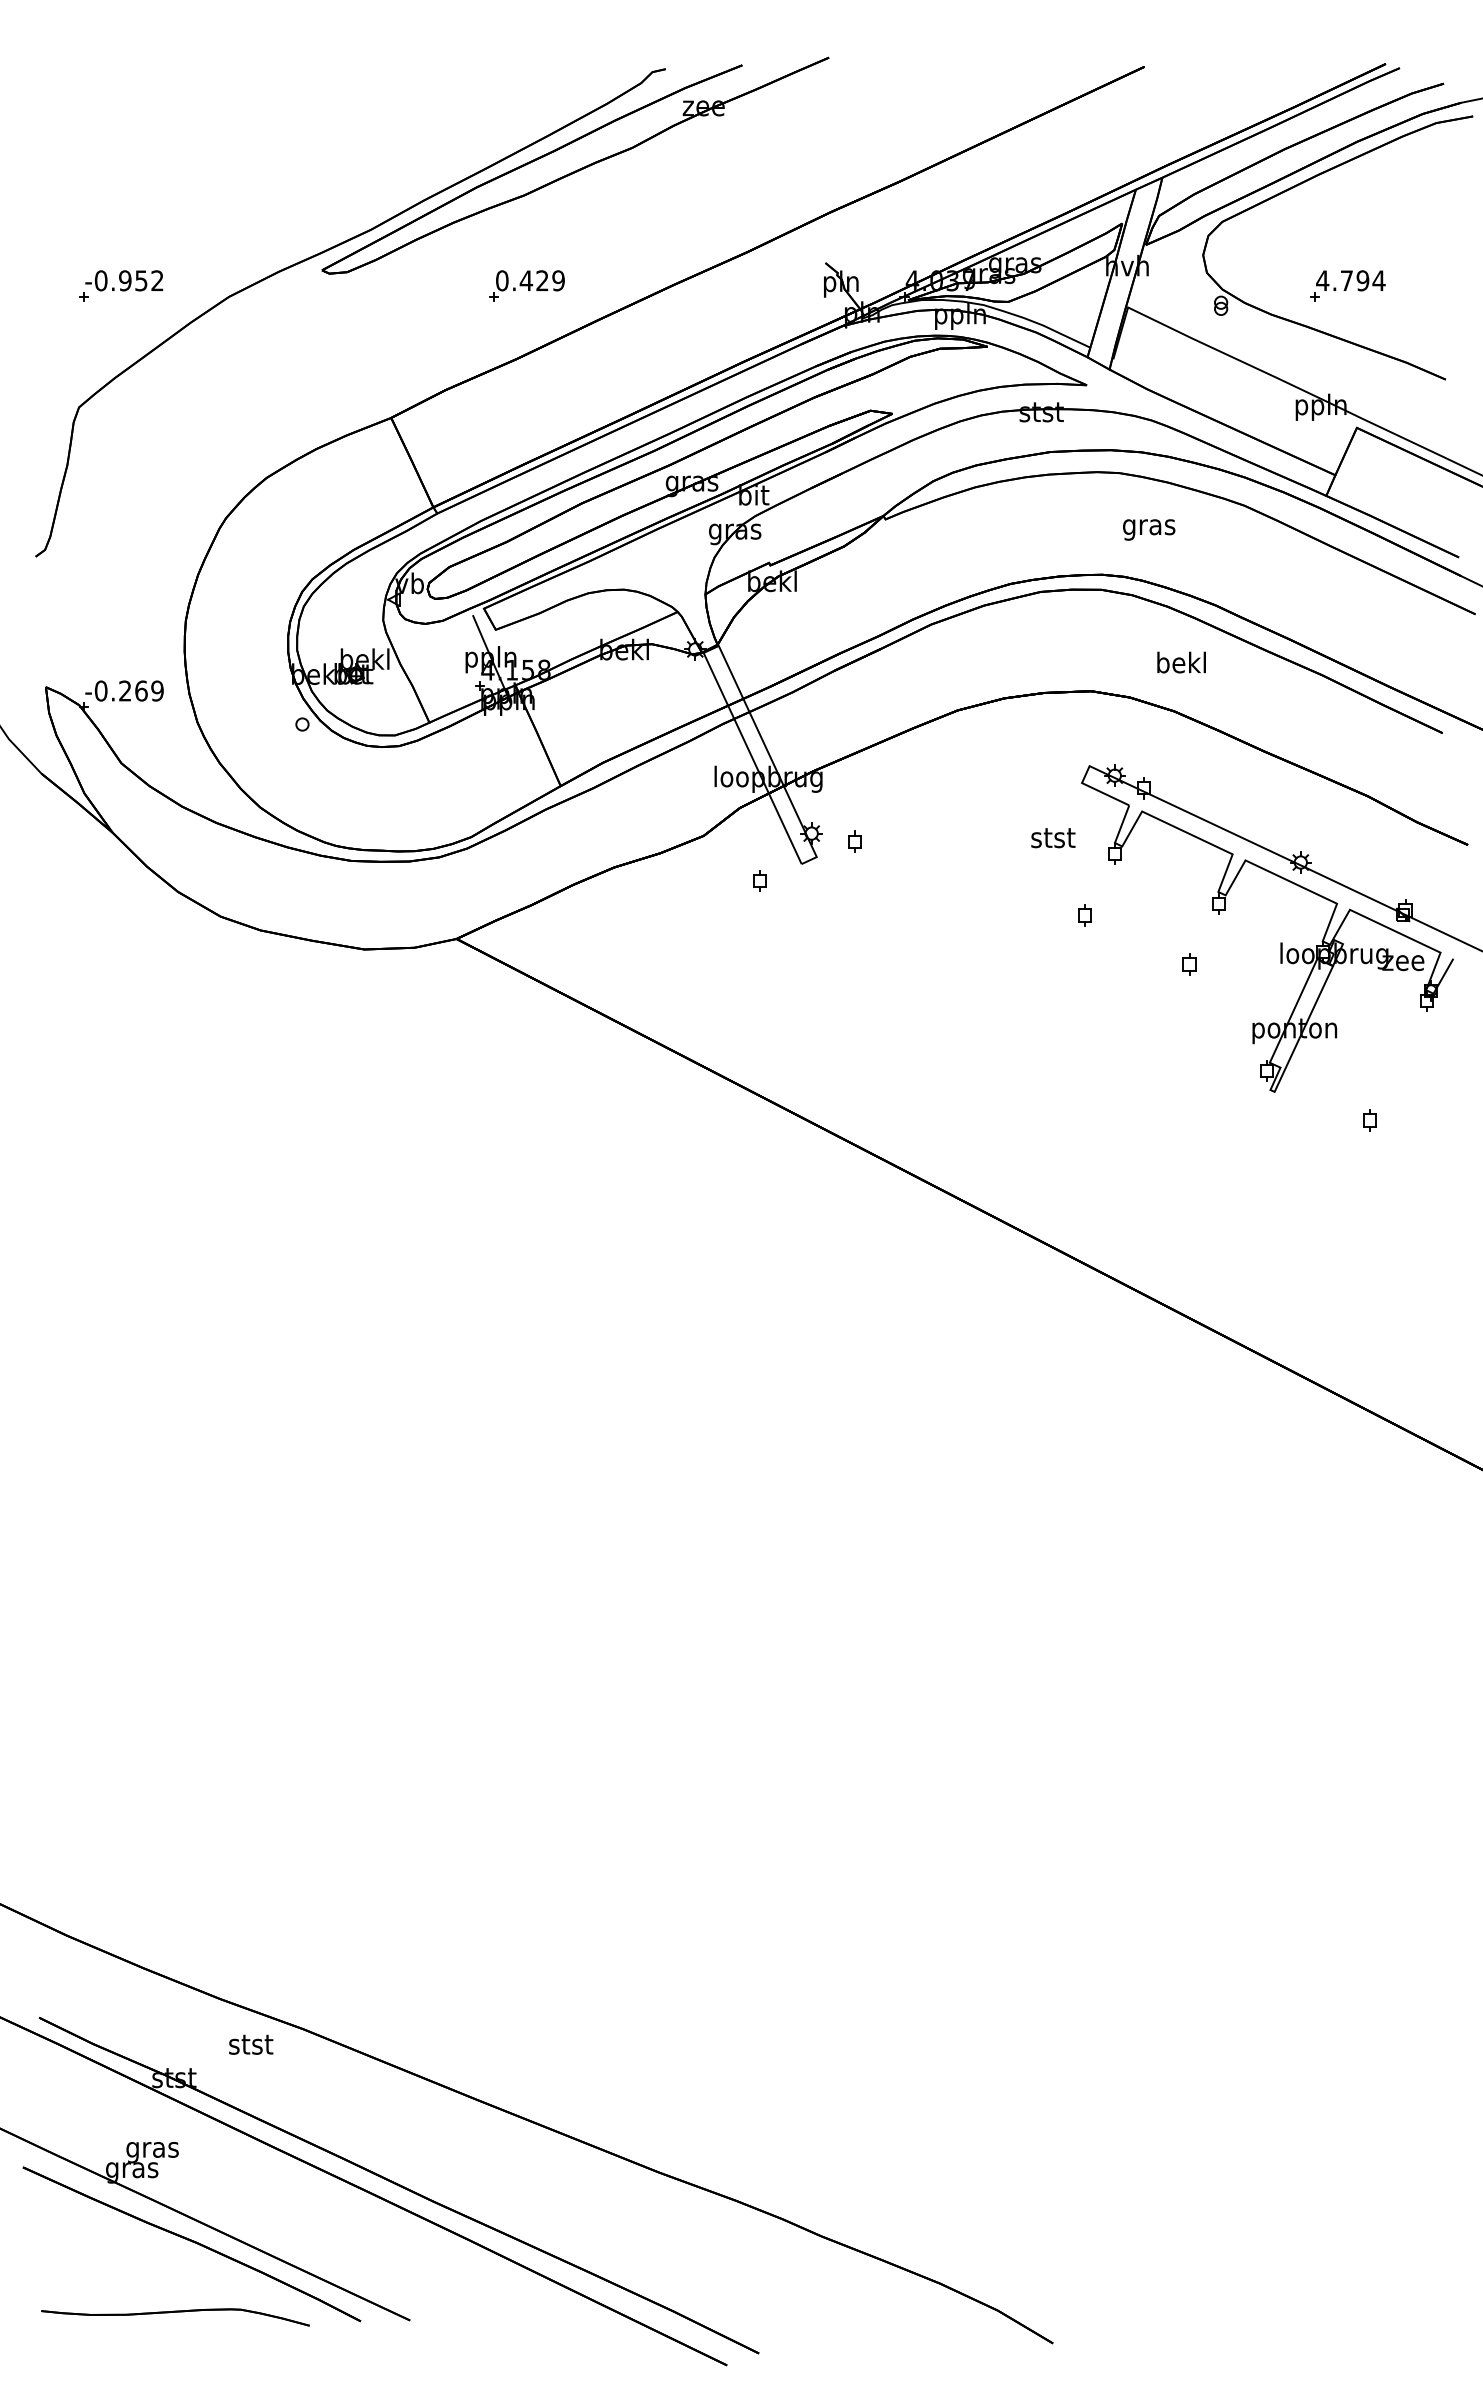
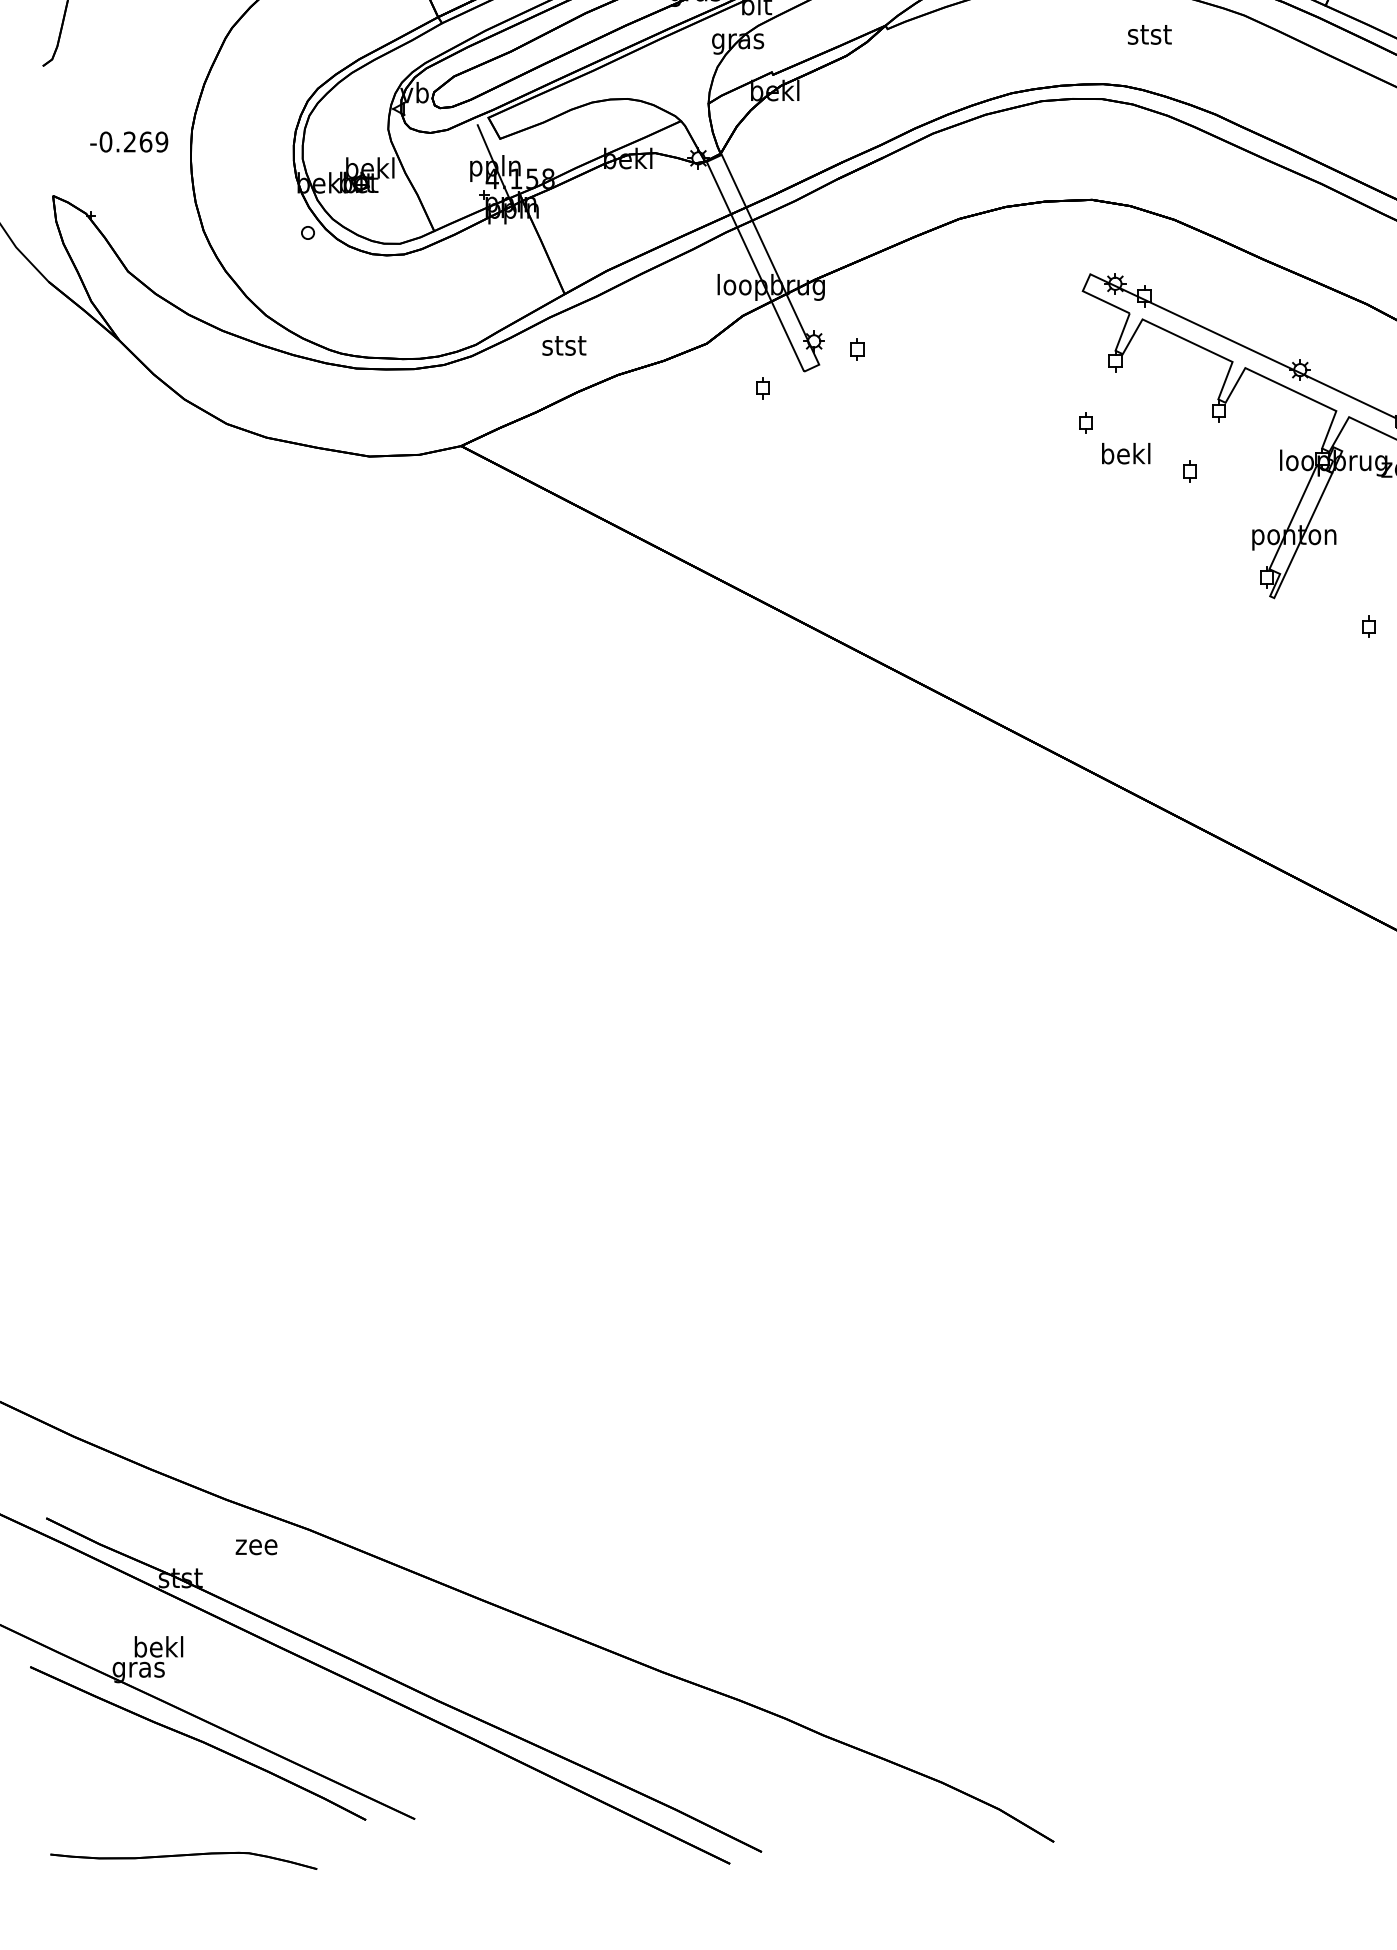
text: (1149, 527) -> (1149, 37), gras -> stst
text: (1181, 662) -> (1126, 453), moved
text: (124, 690) -> (129, 141), moved
text: (1053, 838) -> (564, 346), moved
text: (251, 2044) -> (257, 1544), stst -> zee
text: (152, 2149) -> (158, 1649), gras -> bekl
part: (175, 2317) -> (183, 1860), moved

